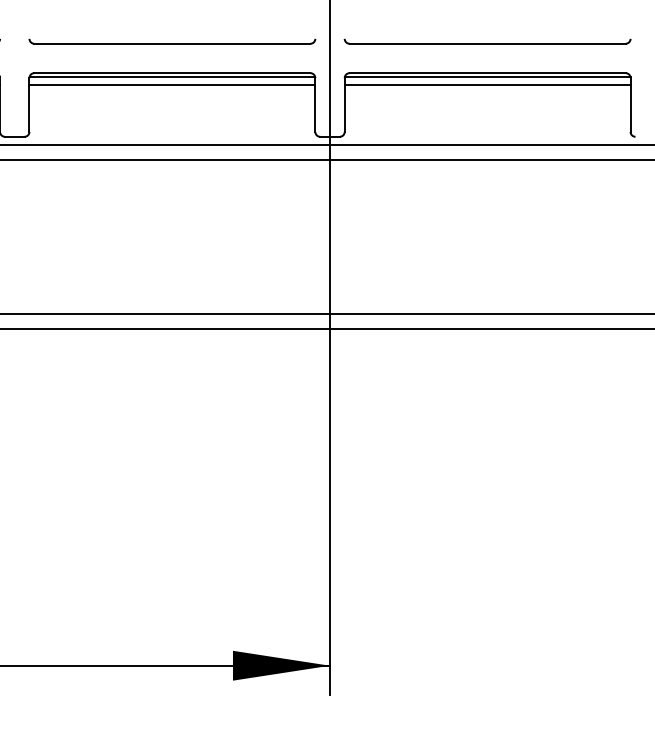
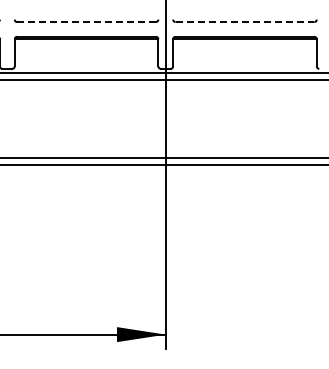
line: (174, 44) -> (87, 22), solid -> dashed
line: (488, 44) -> (245, 22), solid -> dashed
line: (172, 84) -> (86, 42), removed
line: (486, 84) -> (244, 42), removed

